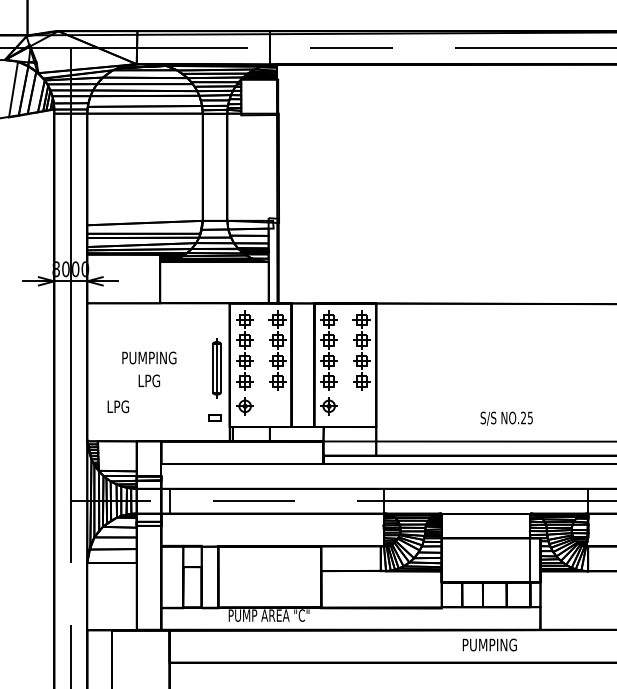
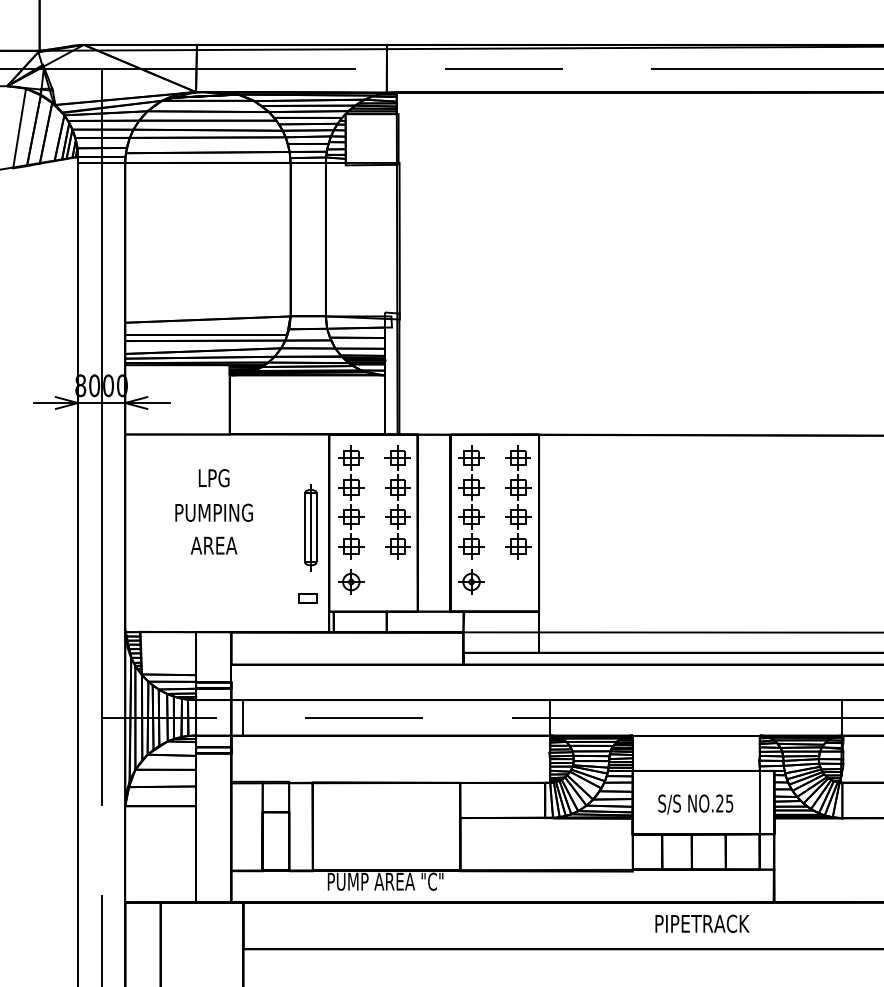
text: (149, 380) -> (214, 545), LPG -> AREA
text: (118, 406) -> (214, 477), moved
text: (506, 418) -> (695, 804), moved
text: (489, 644) -> (701, 923), PUMPING -> PIPETRACK

